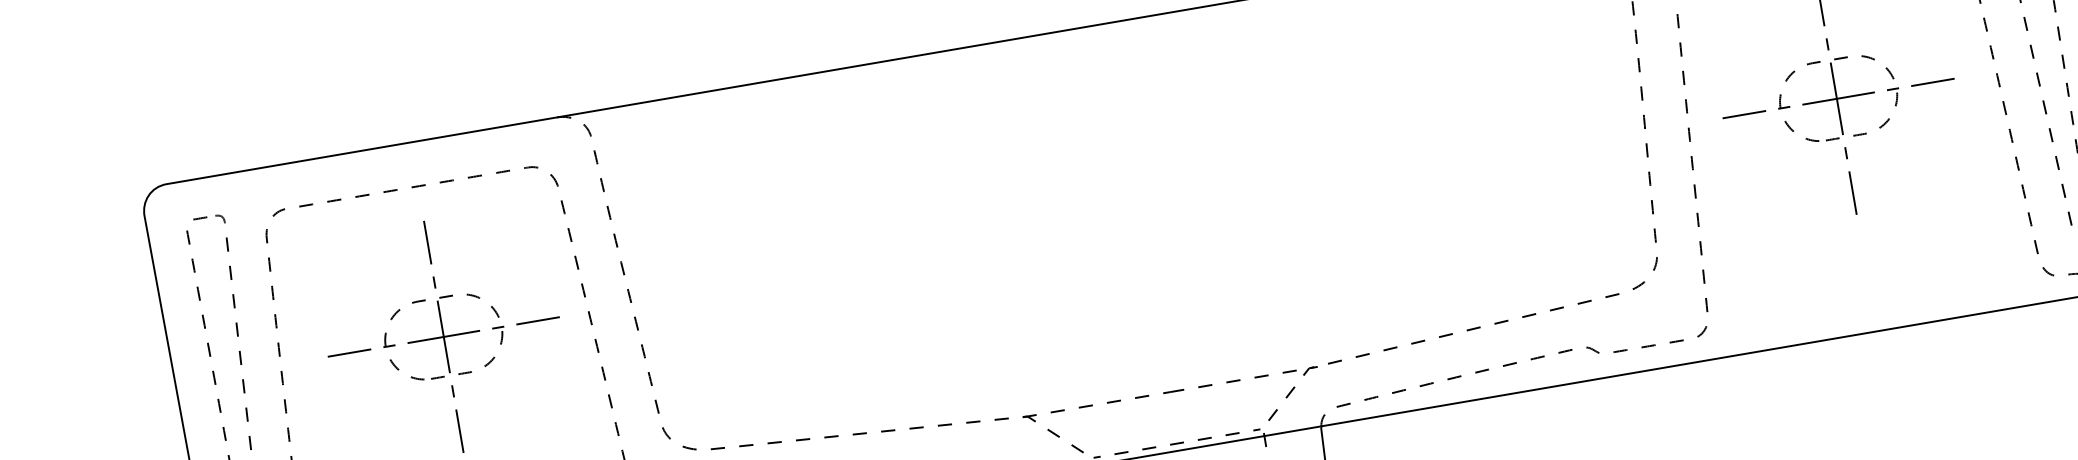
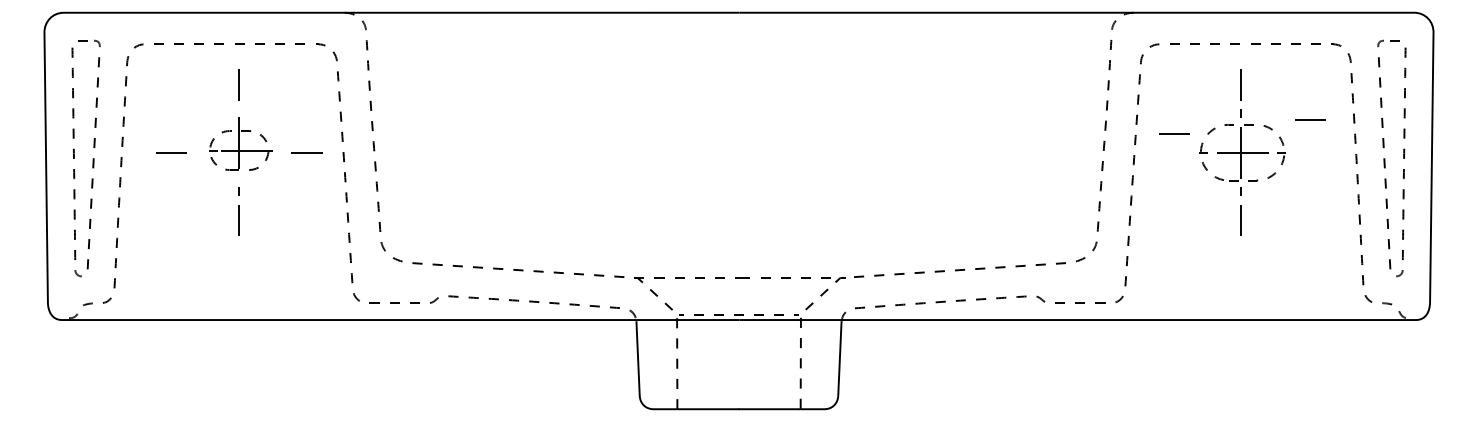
line: (1932, 82) -> (1310, 119), moved
line: (1743, 114) -> (1174, 133), moved
part: (442, 326) -> (239, 145), size x0.7

